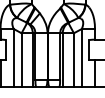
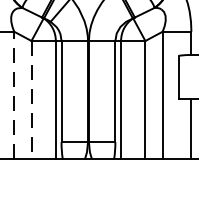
line: (13, 57) -> (13, 93), solid -> dashed
line: (21, 60) -> (31, 100), solid -> dashed

